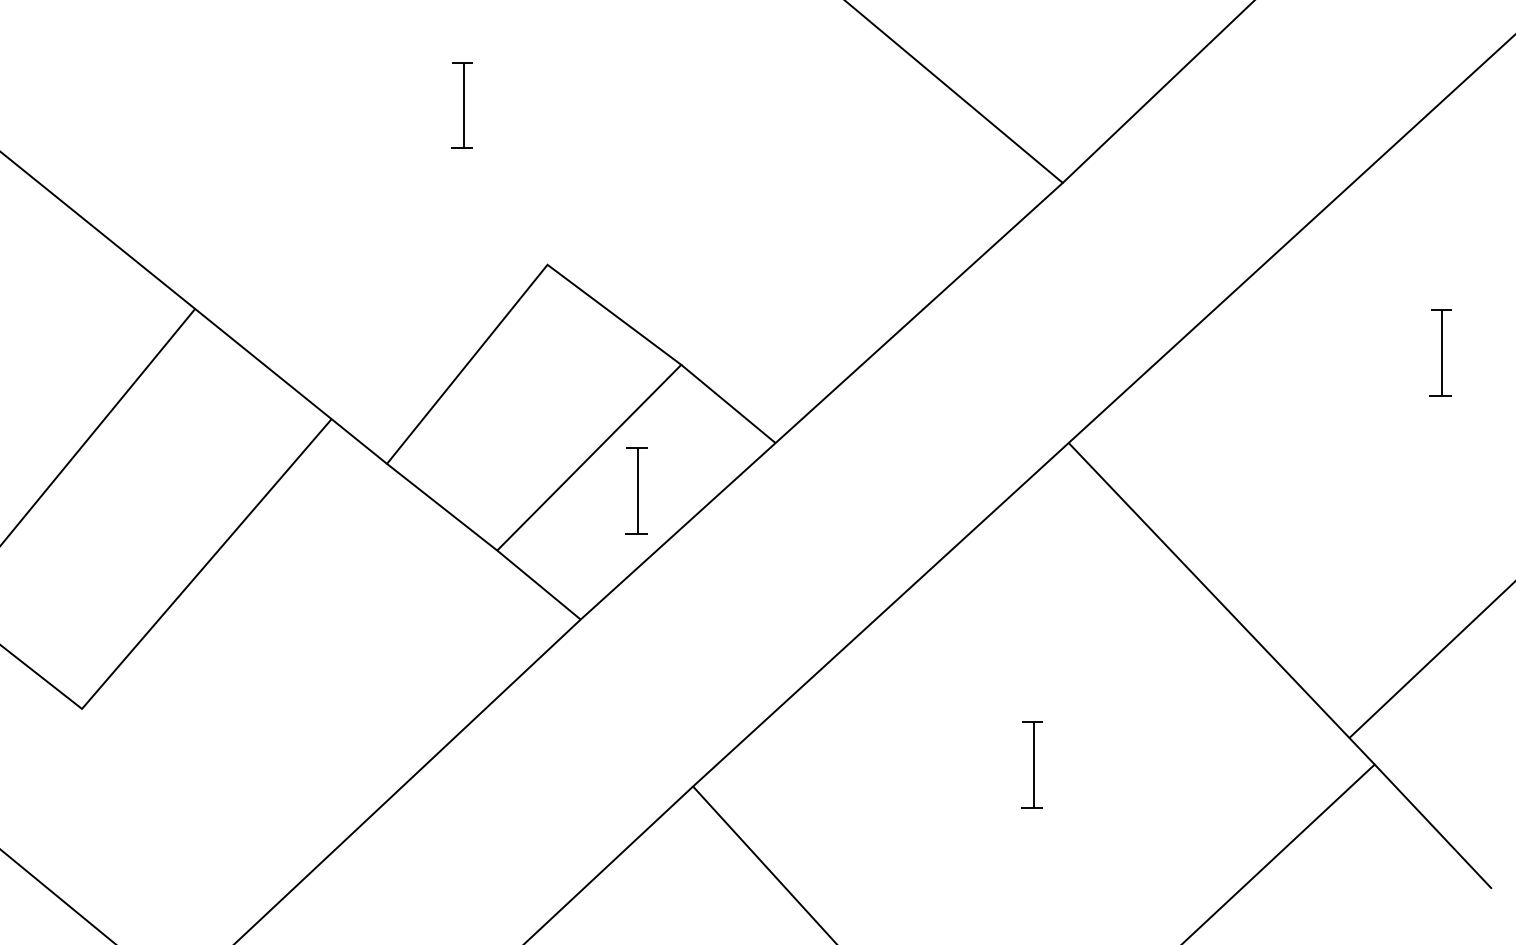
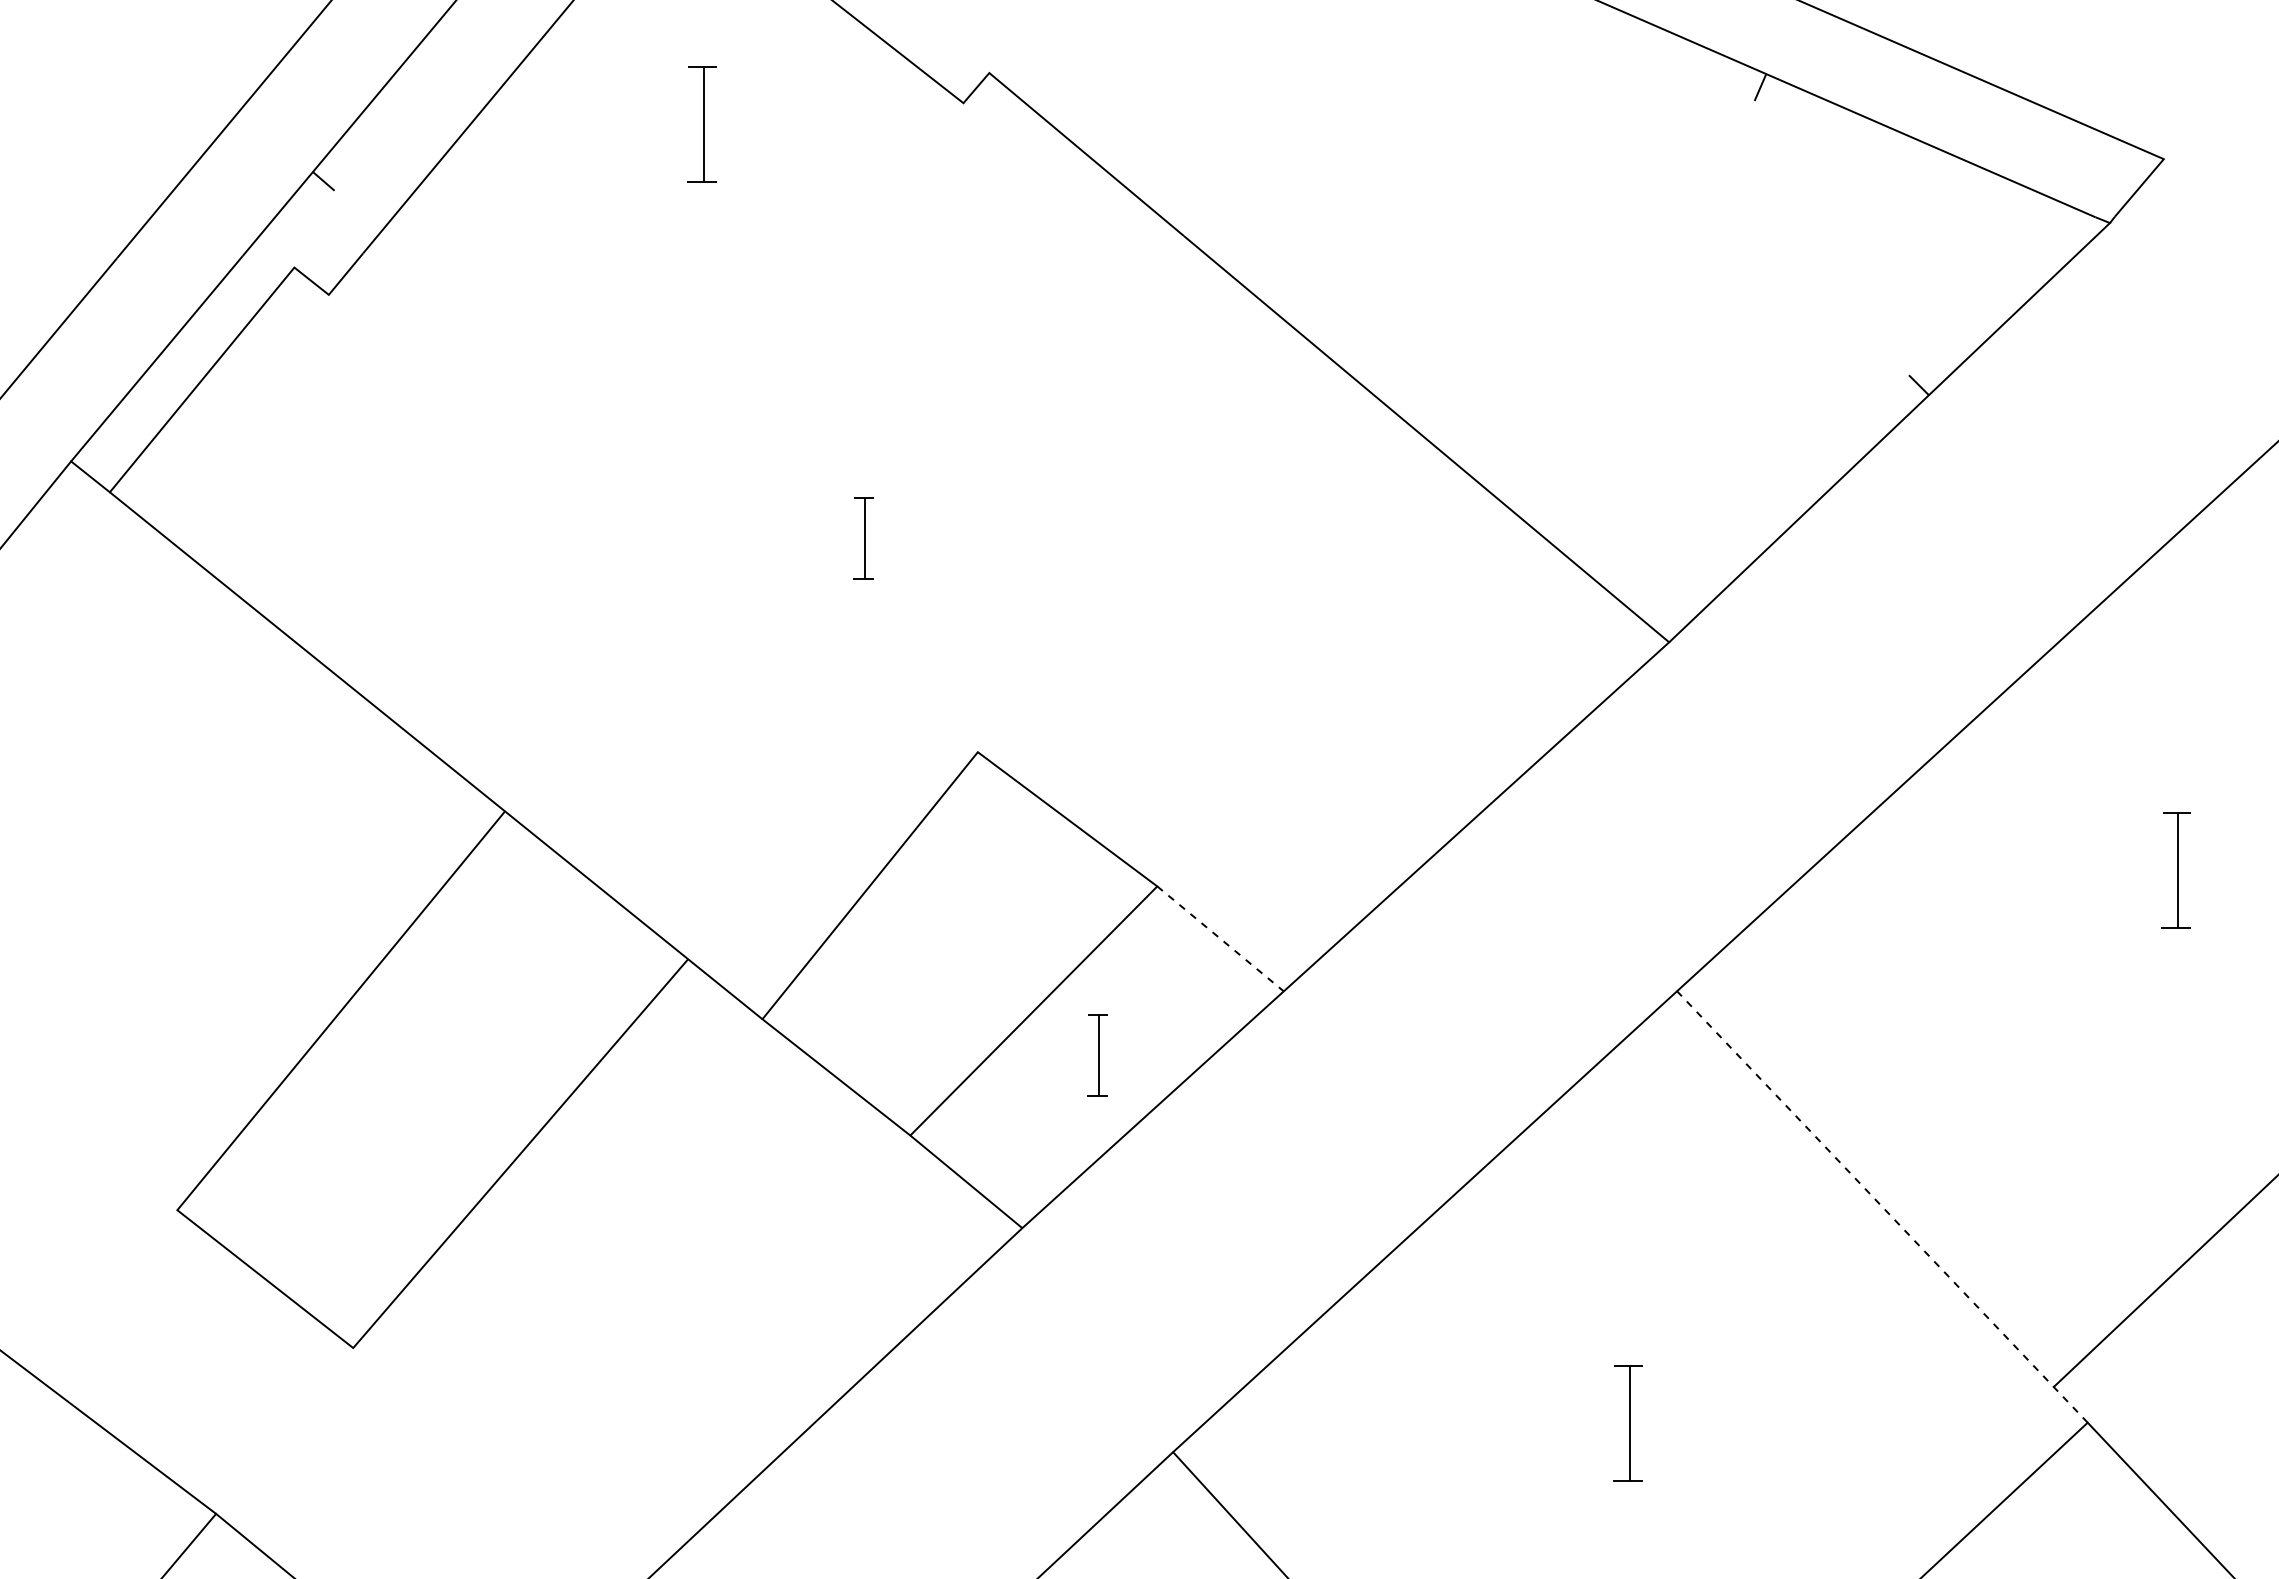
part: (461, 105) -> (862, 538), size x0.7
line: (728, 404) -> (1220, 939), solid -> dashed
part: (635, 490) -> (1096, 1055), size x0.7
line: (1222, 604) -> (1883, 1207), solid -> dashed

